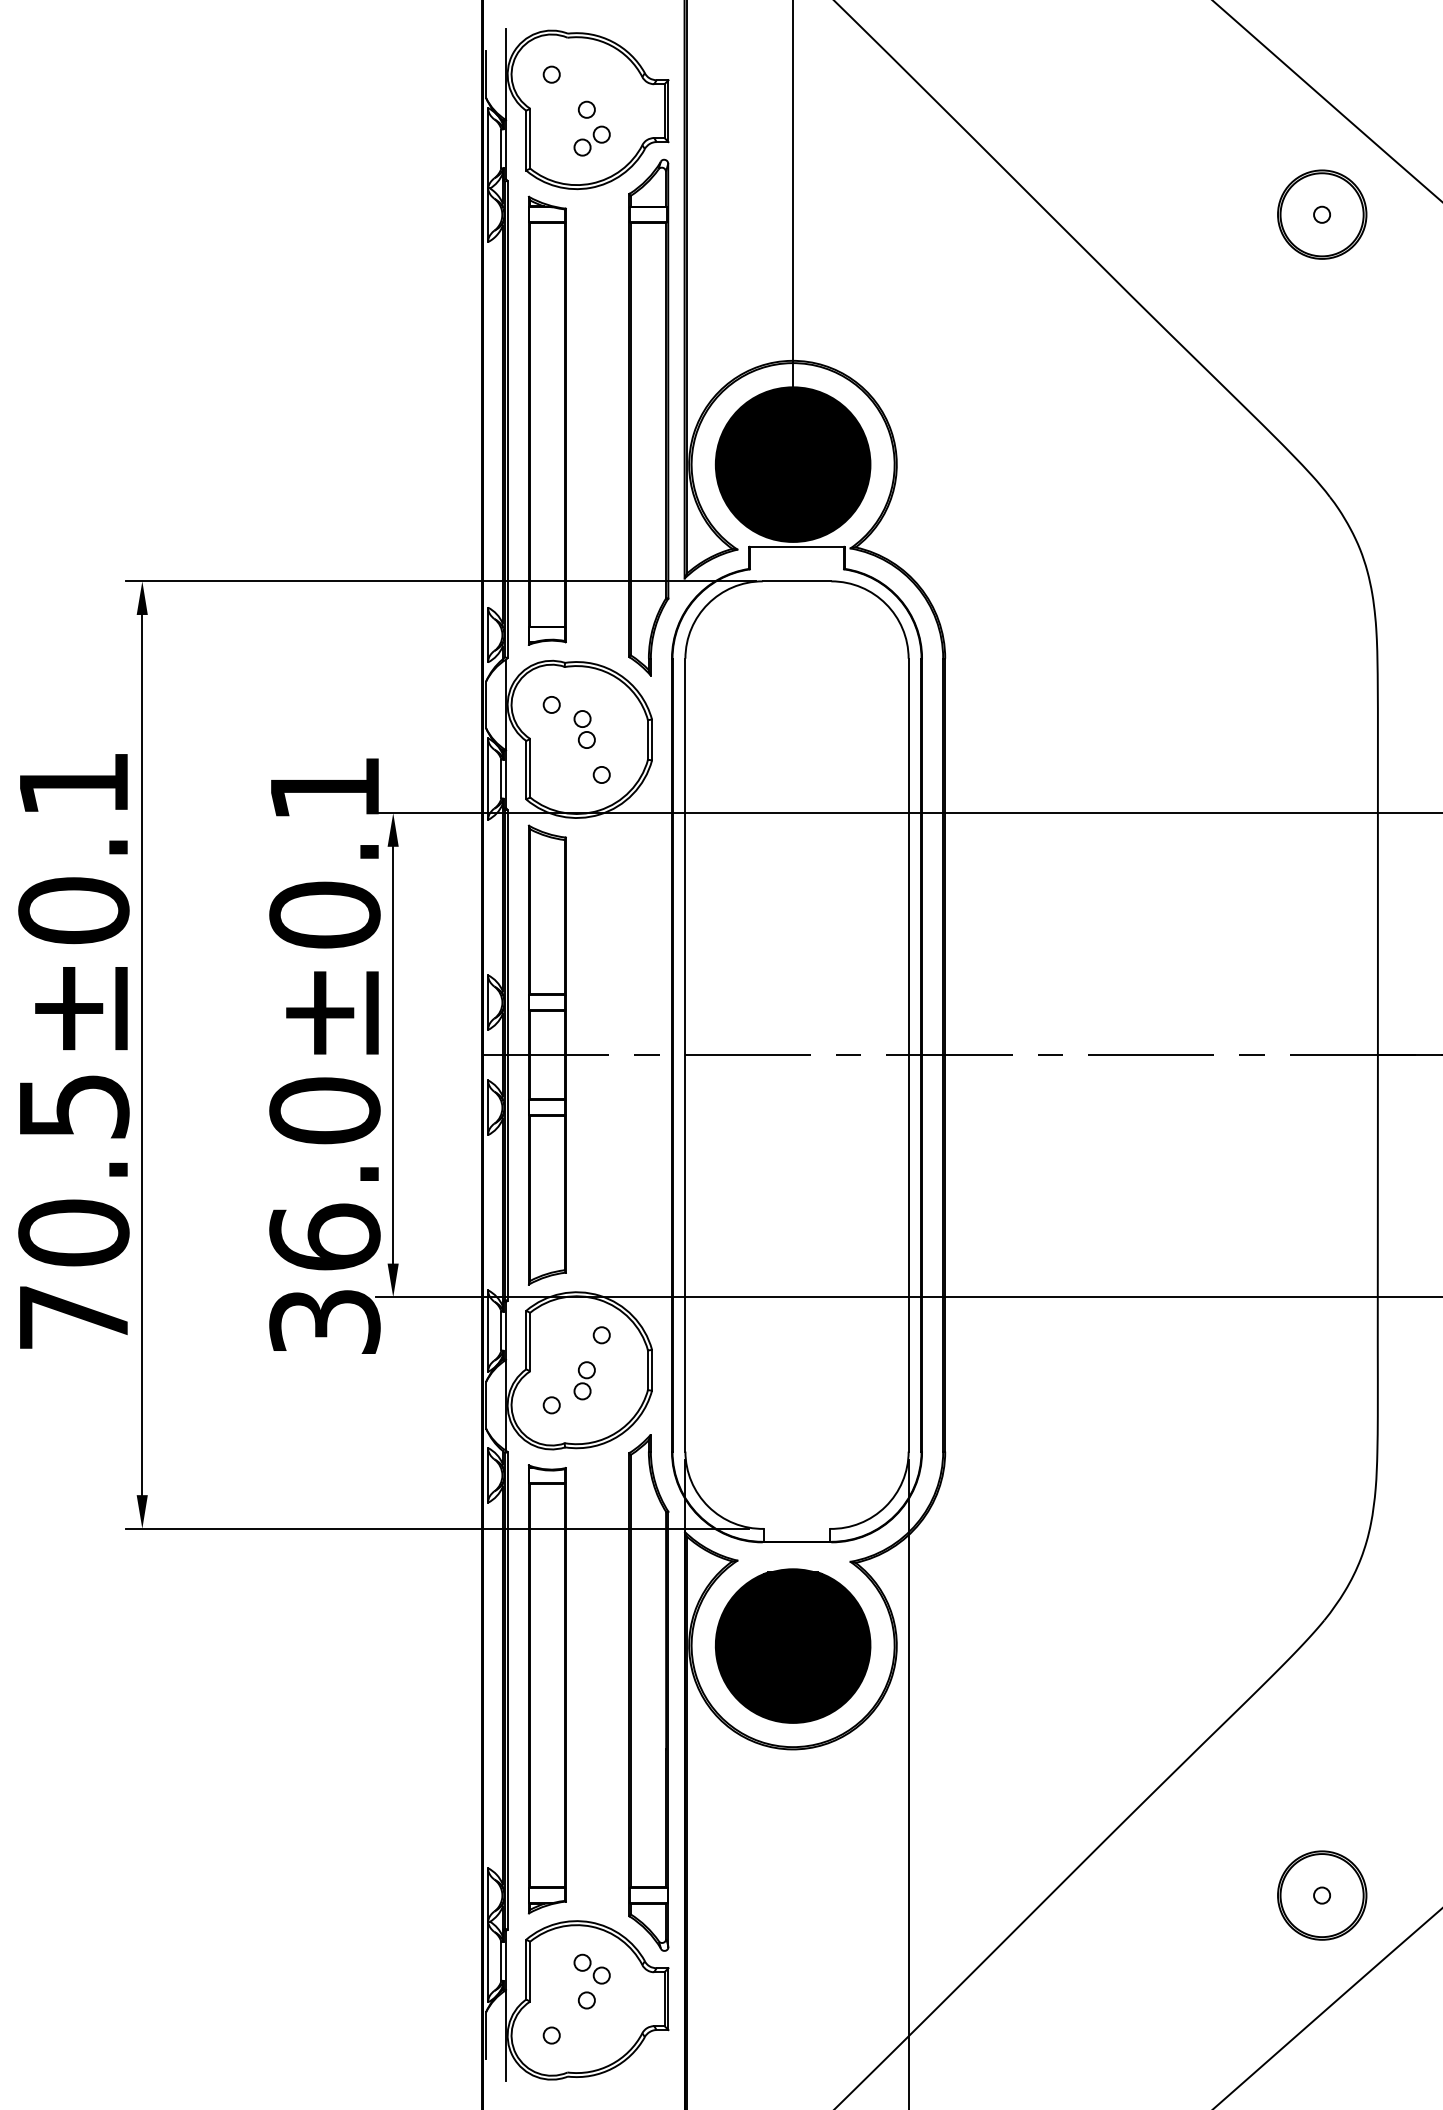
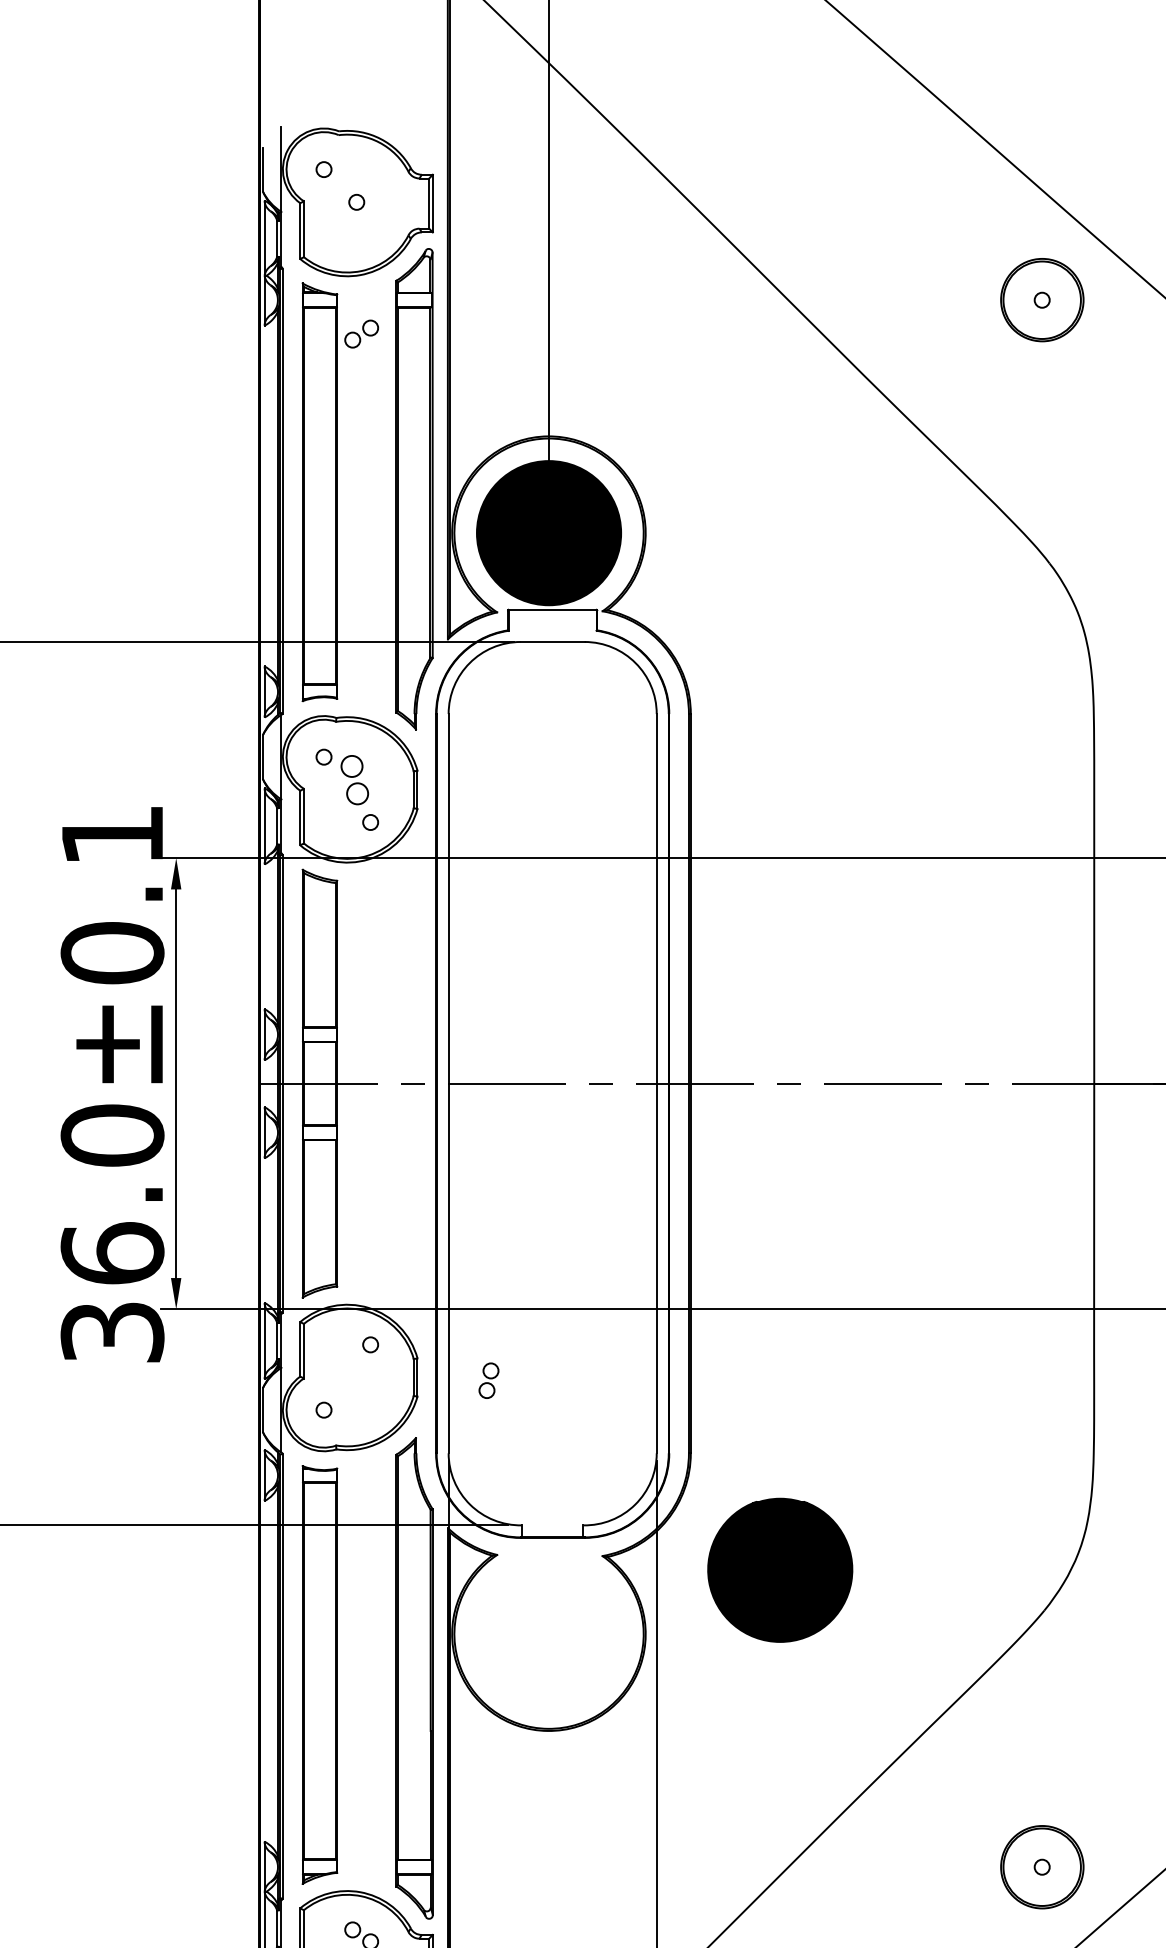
part: (591, 140) -> (361, 333), moved
part: (584, 729) -> (354, 780), size x1.4
part: (584, 1380) -> (488, 1380), moved
part: (792, 1645) -> (779, 1569), moved

